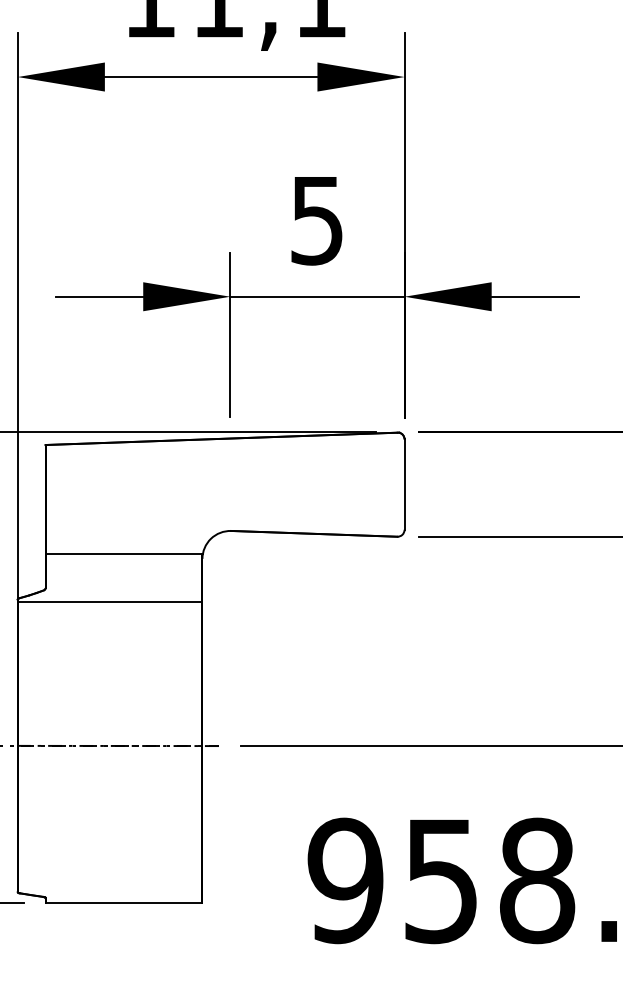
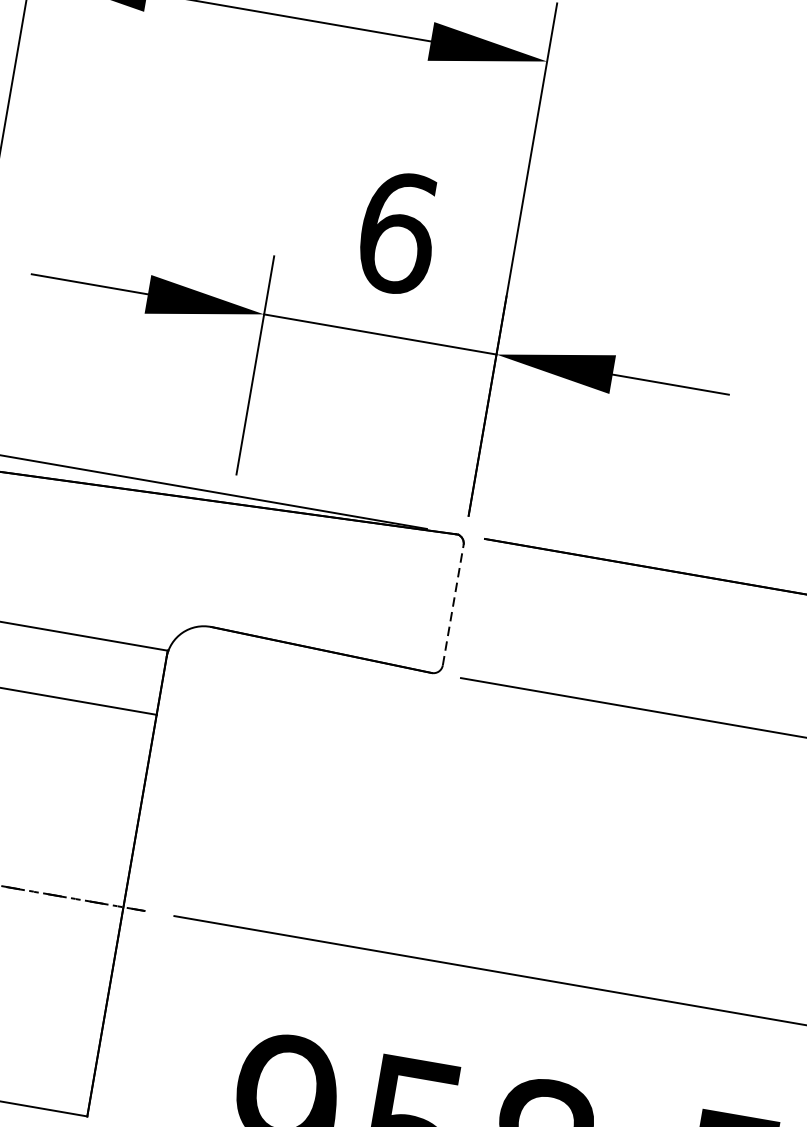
text: (317, 220) -> (397, 232), 5 -> 6
line: (404, 484) -> (453, 604), solid -> dashed

